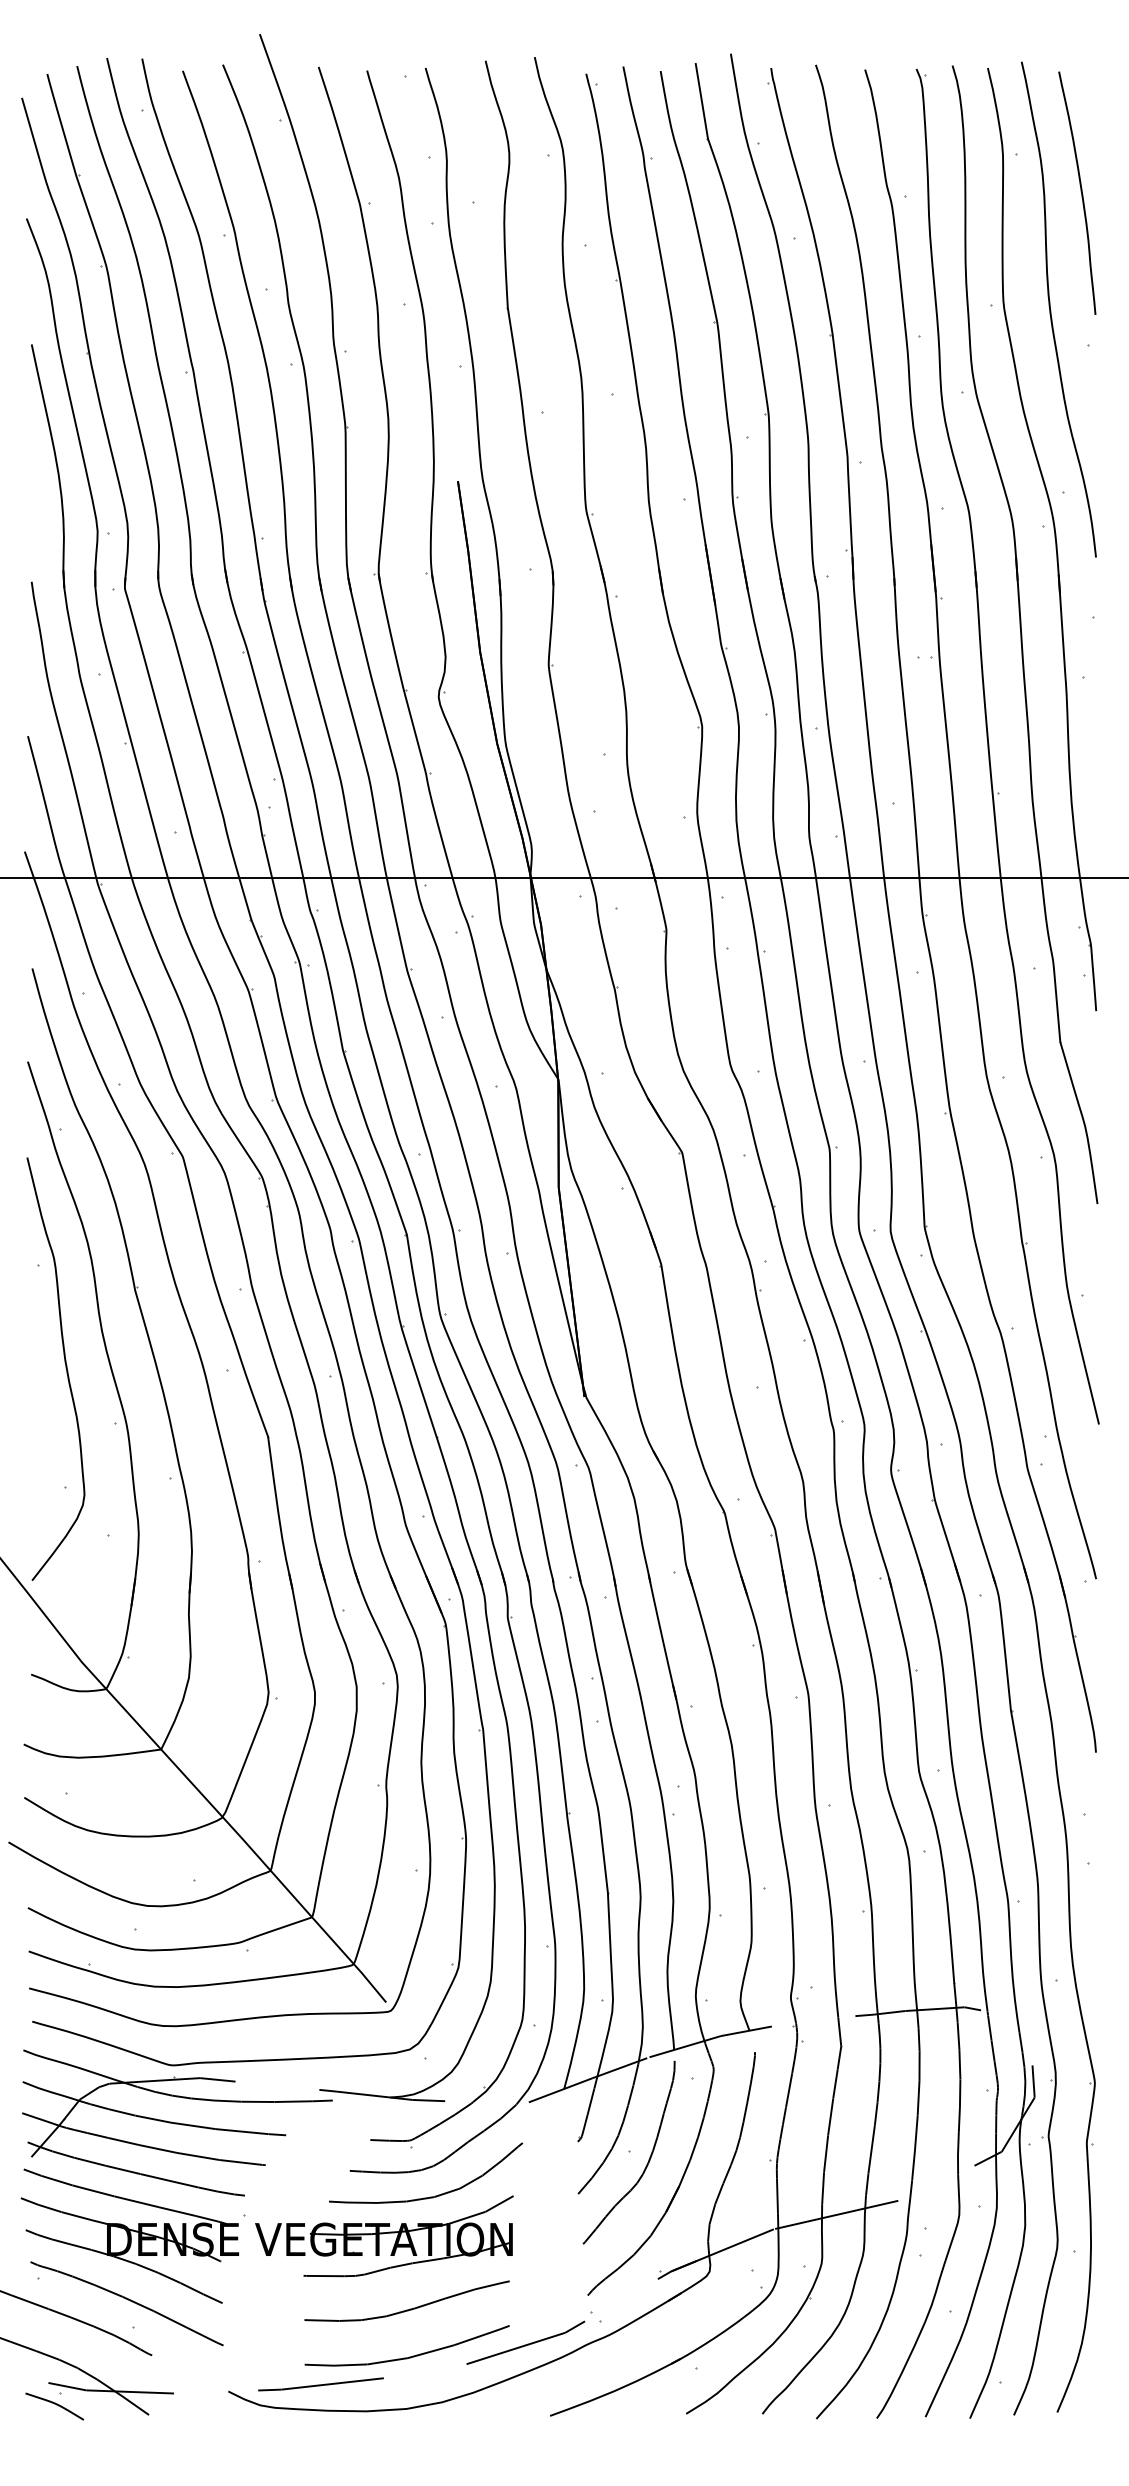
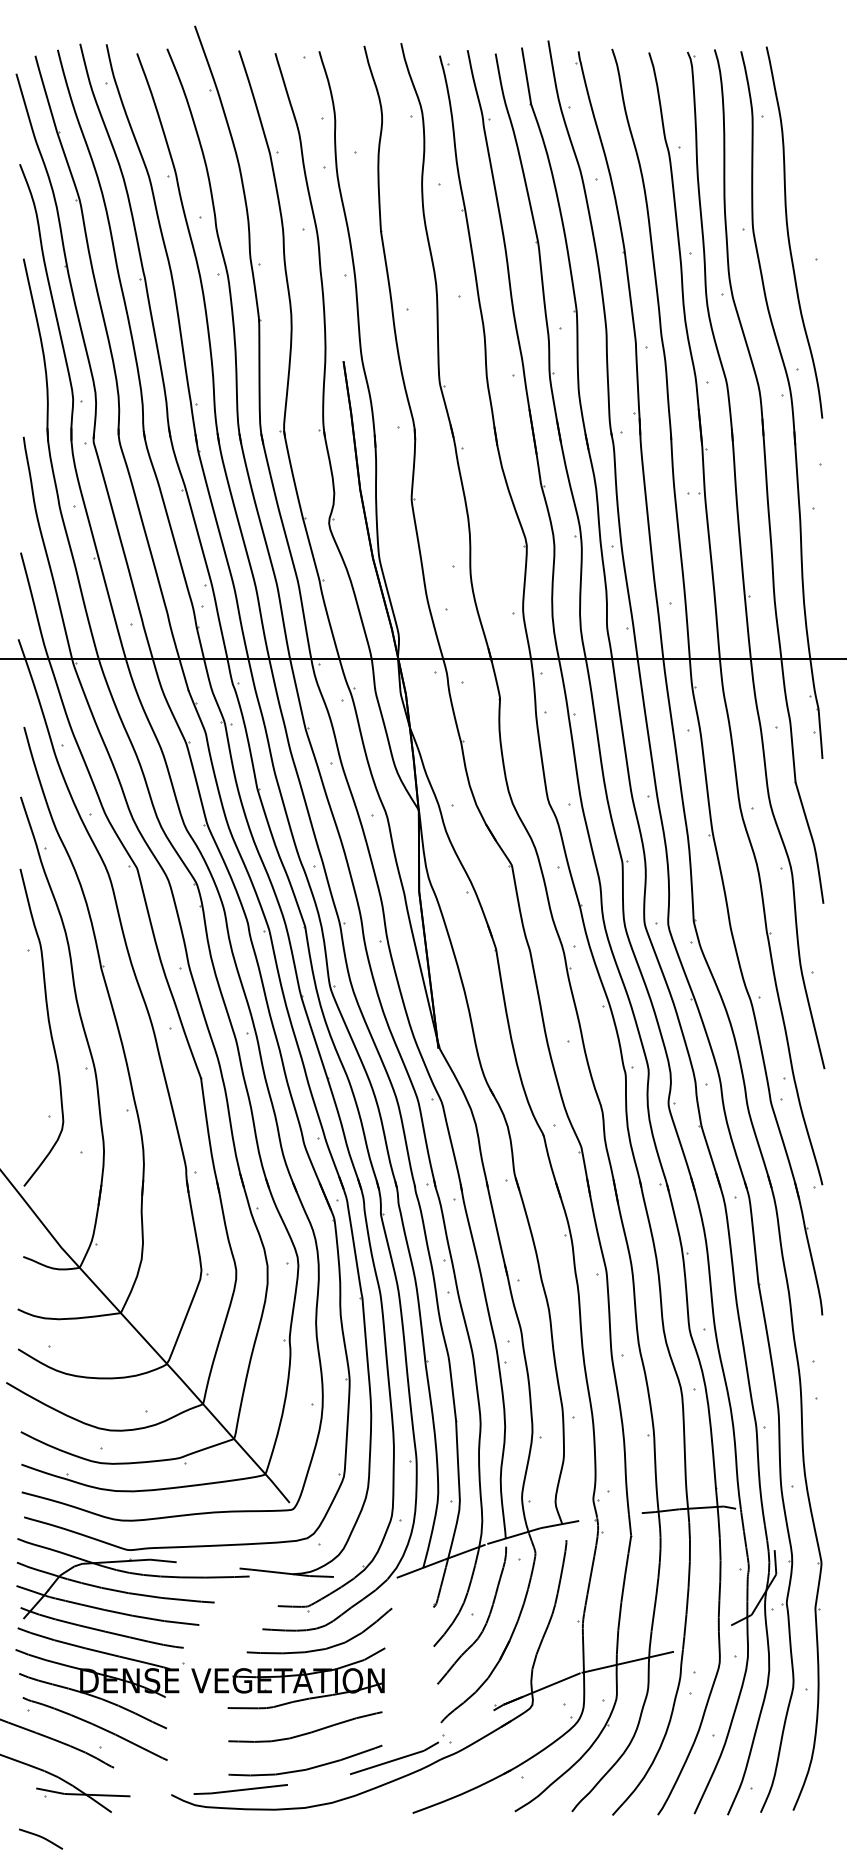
curve: (1080, 191) -> (810, 143), removed
curve: (54, 2404) -> (40, 1837), moved

